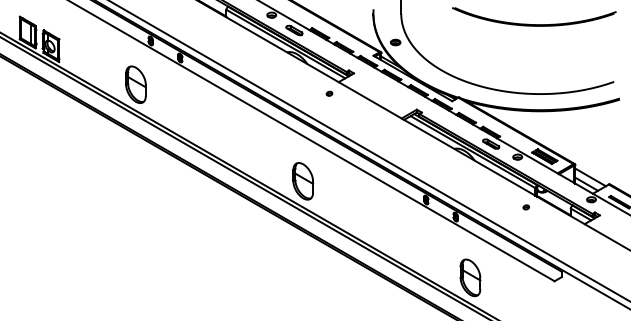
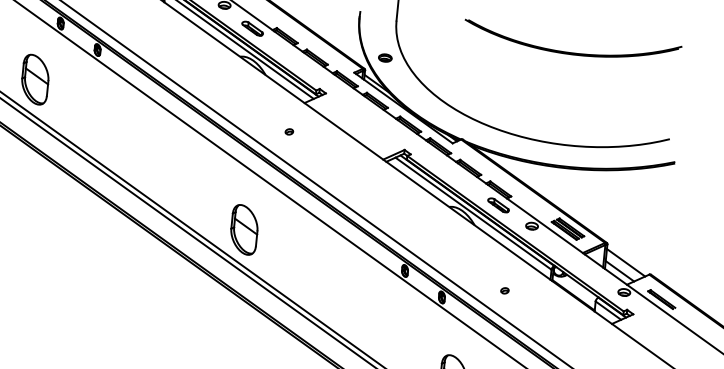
part: (329, 93) -> (289, 131), moved
part: (525, 207) -> (503, 290), moved

